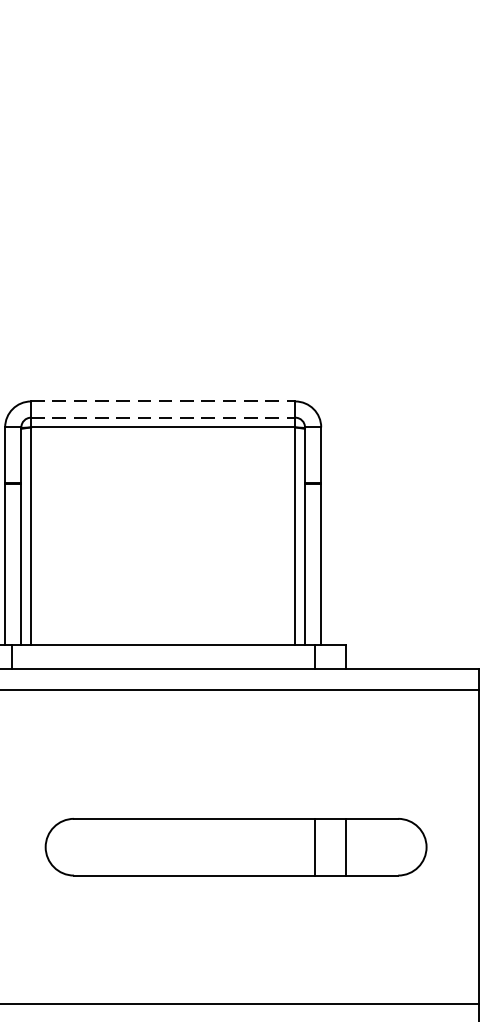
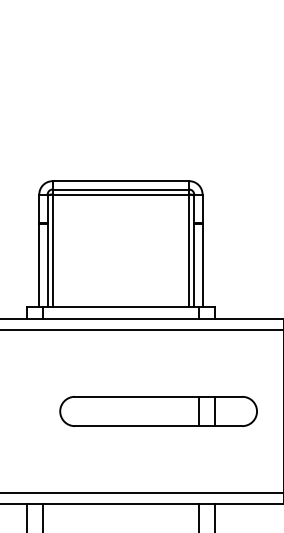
line: (164, 402) -> (121, 181), dashed -> solid
line: (164, 417) -> (121, 189), dashed -> solid

